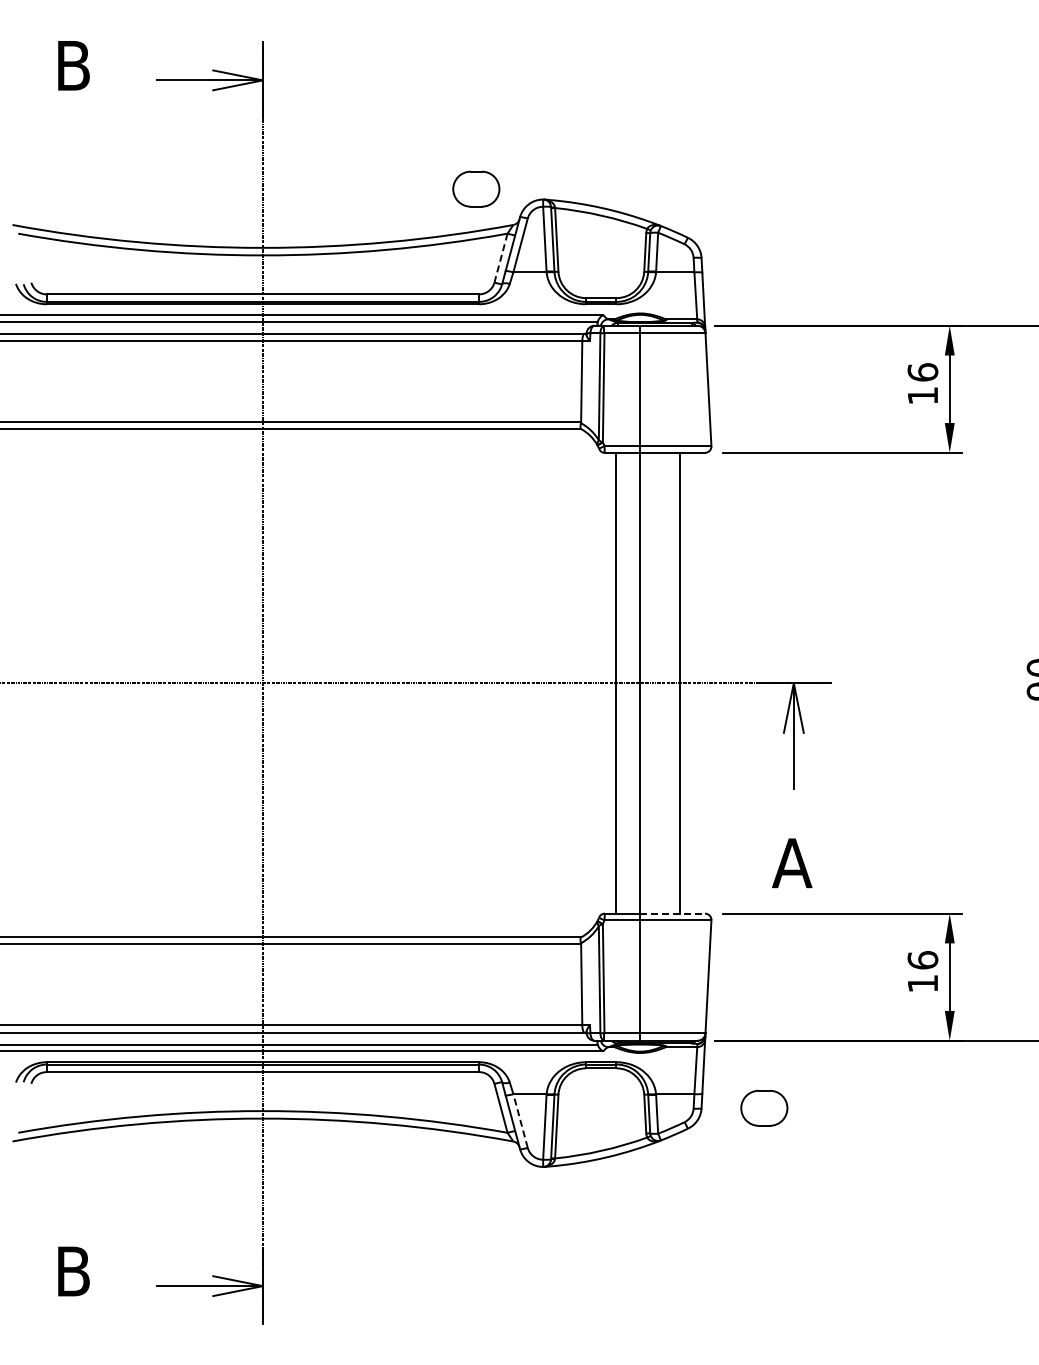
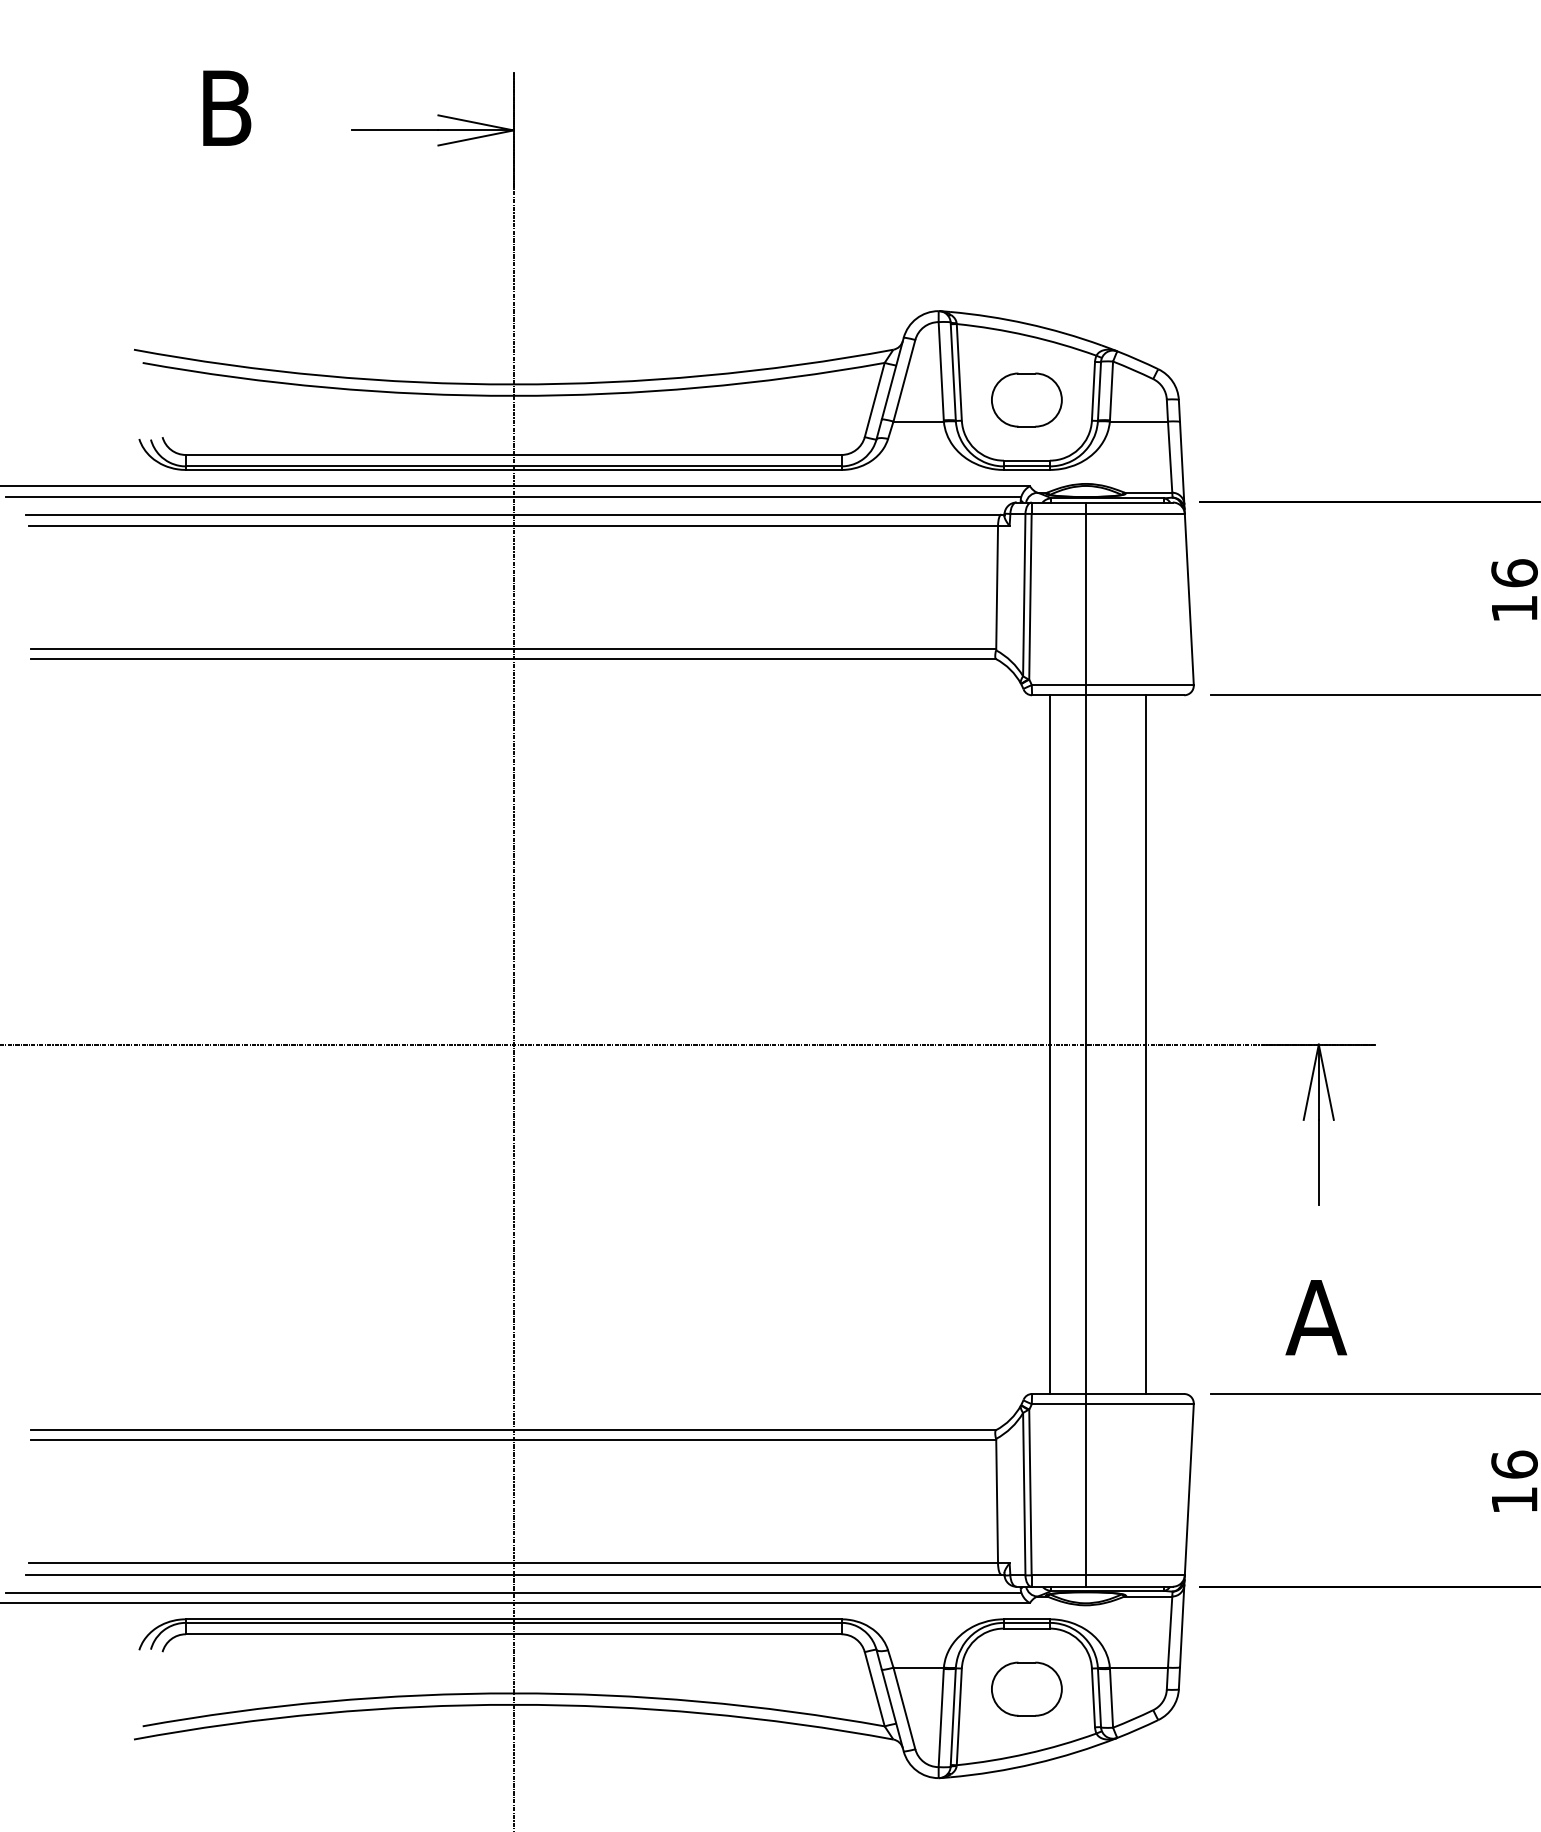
part: (476, 188) -> (1027, 399), moved
line: (500, 258) -> (873, 400), dashed -> solid
line: (673, 913) -> (1136, 1393), dashed -> solid
part: (764, 1107) -> (1027, 1687), moved
line: (520, 1121) -> (904, 1709), dashed -> solid

